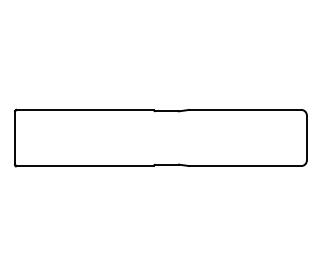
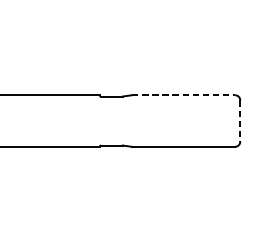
line: (245, 109) -> (183, 94), solid -> dashed
line: (306, 138) -> (239, 121), solid -> dashed

